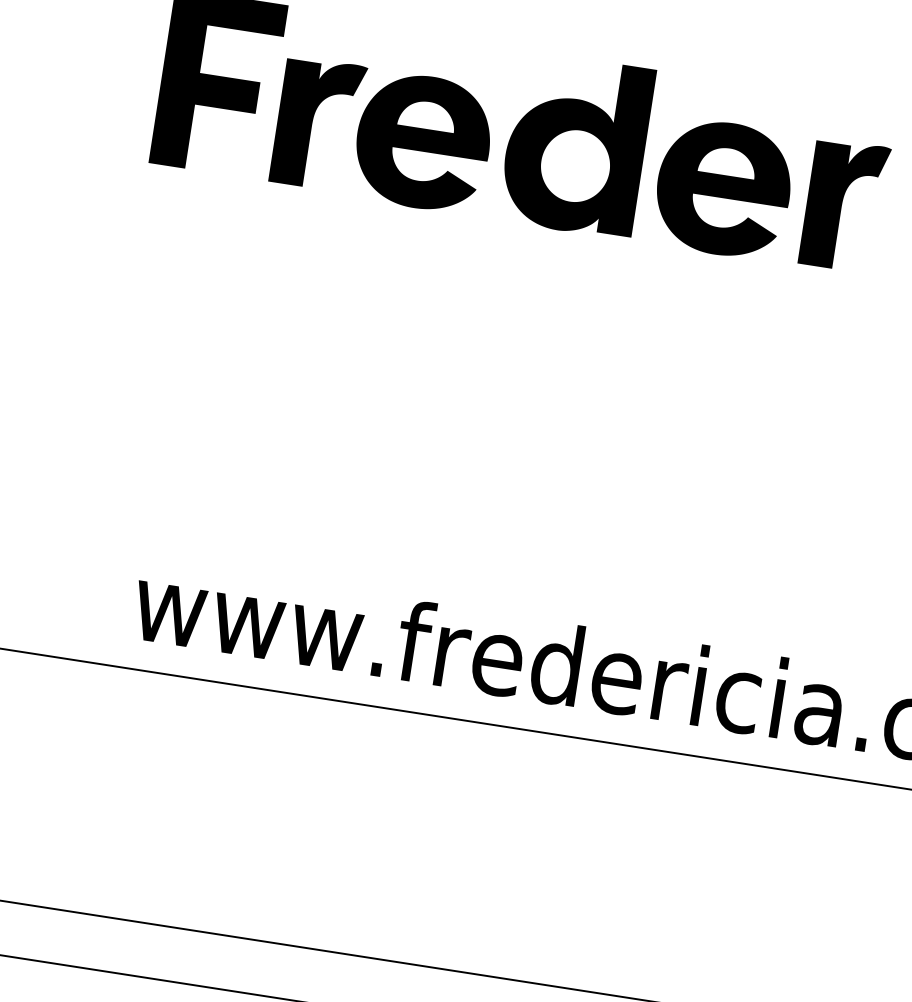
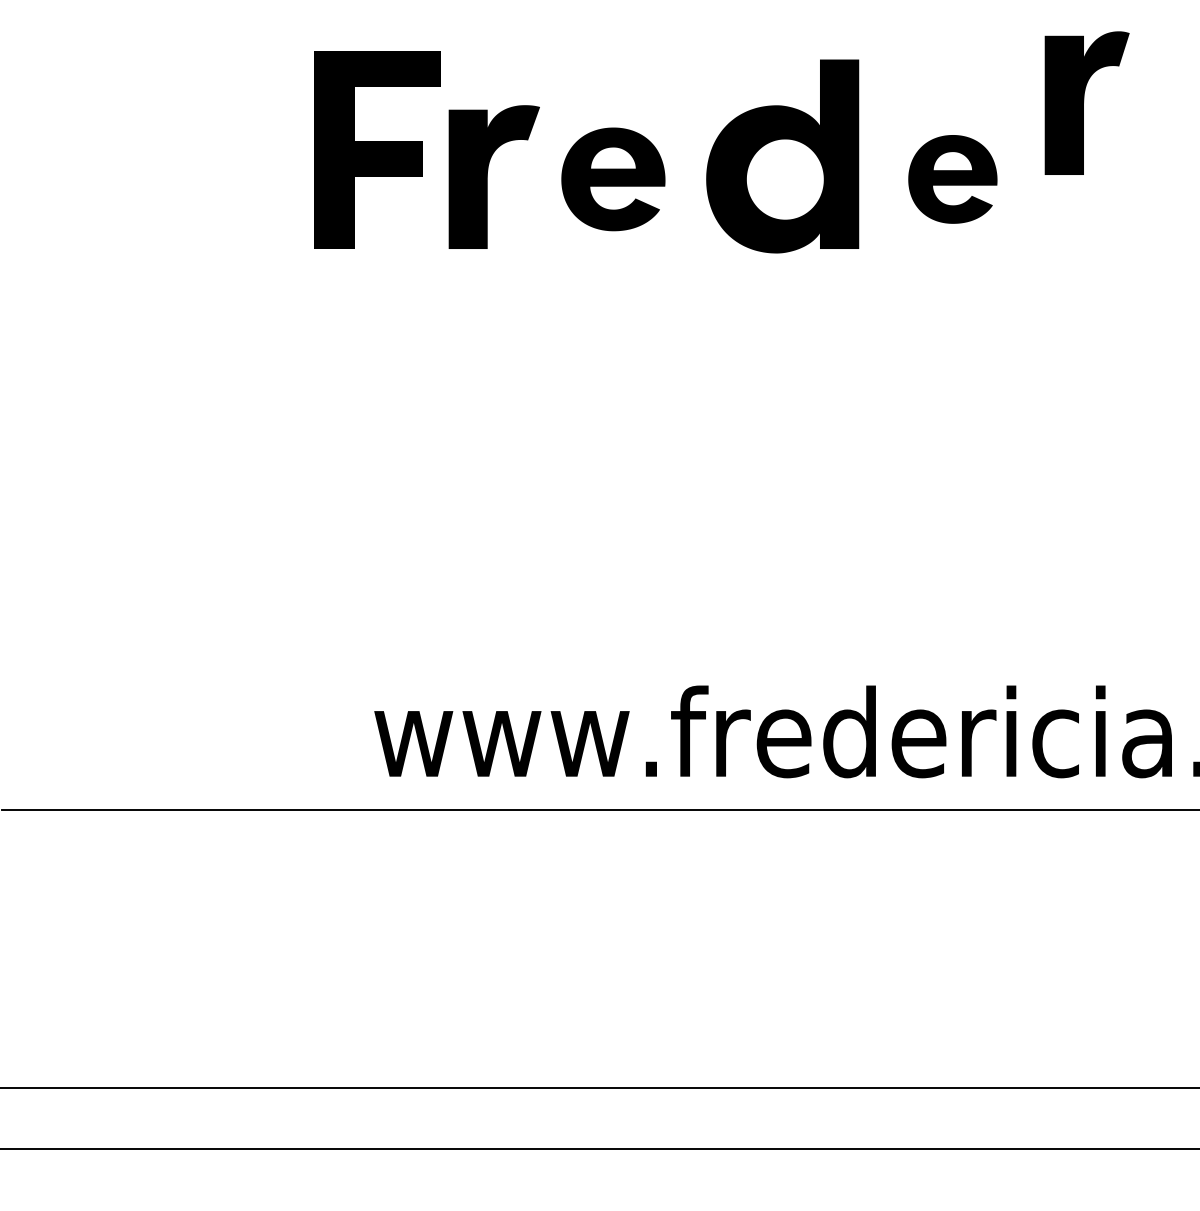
part: (423, 142) -> (613, 179), size x0.7
part: (723, 188) -> (952, 179), size x0.6
part: (844, 204) -> (1086, 102), moved

